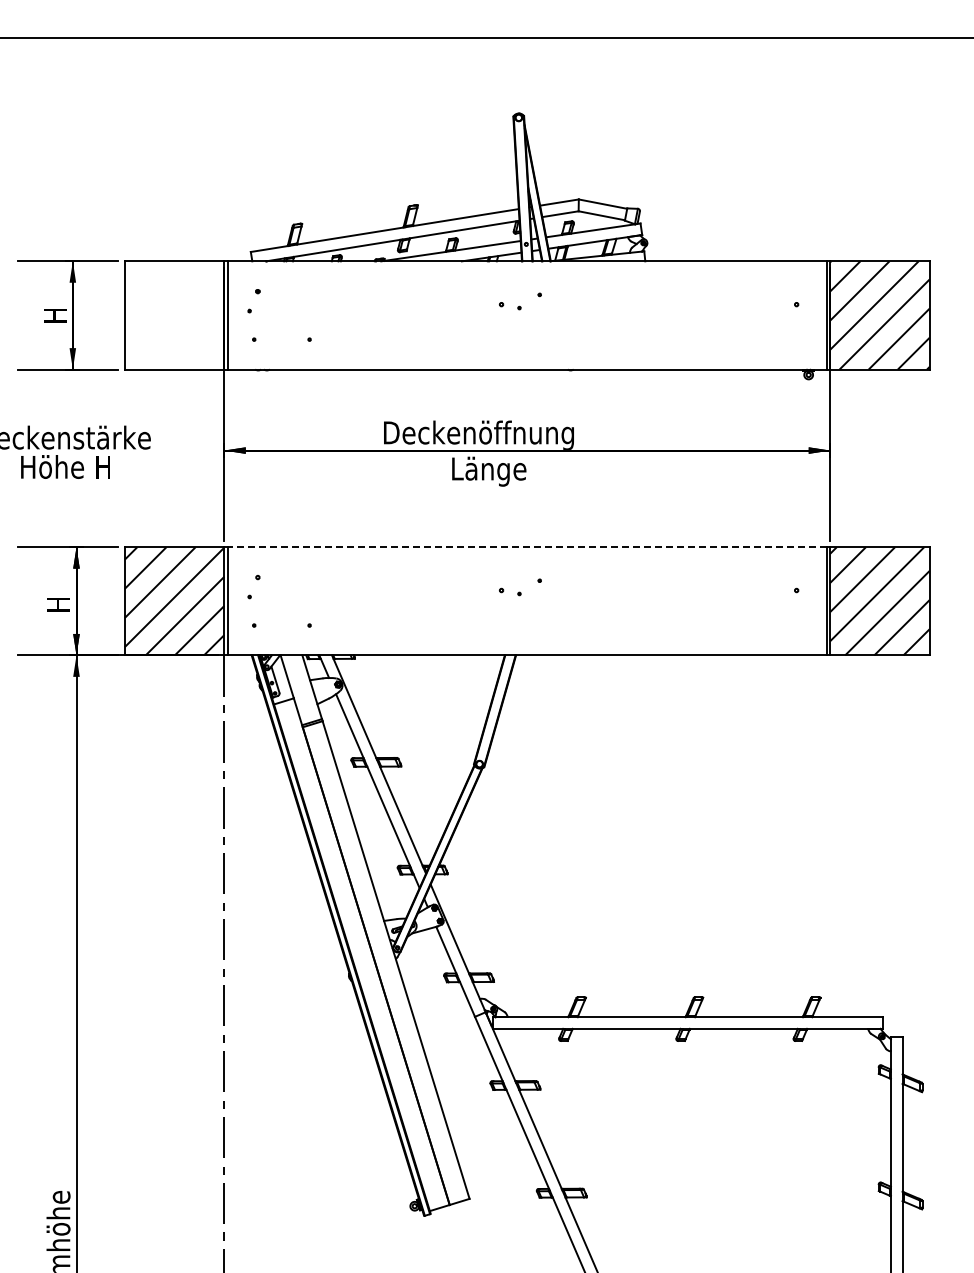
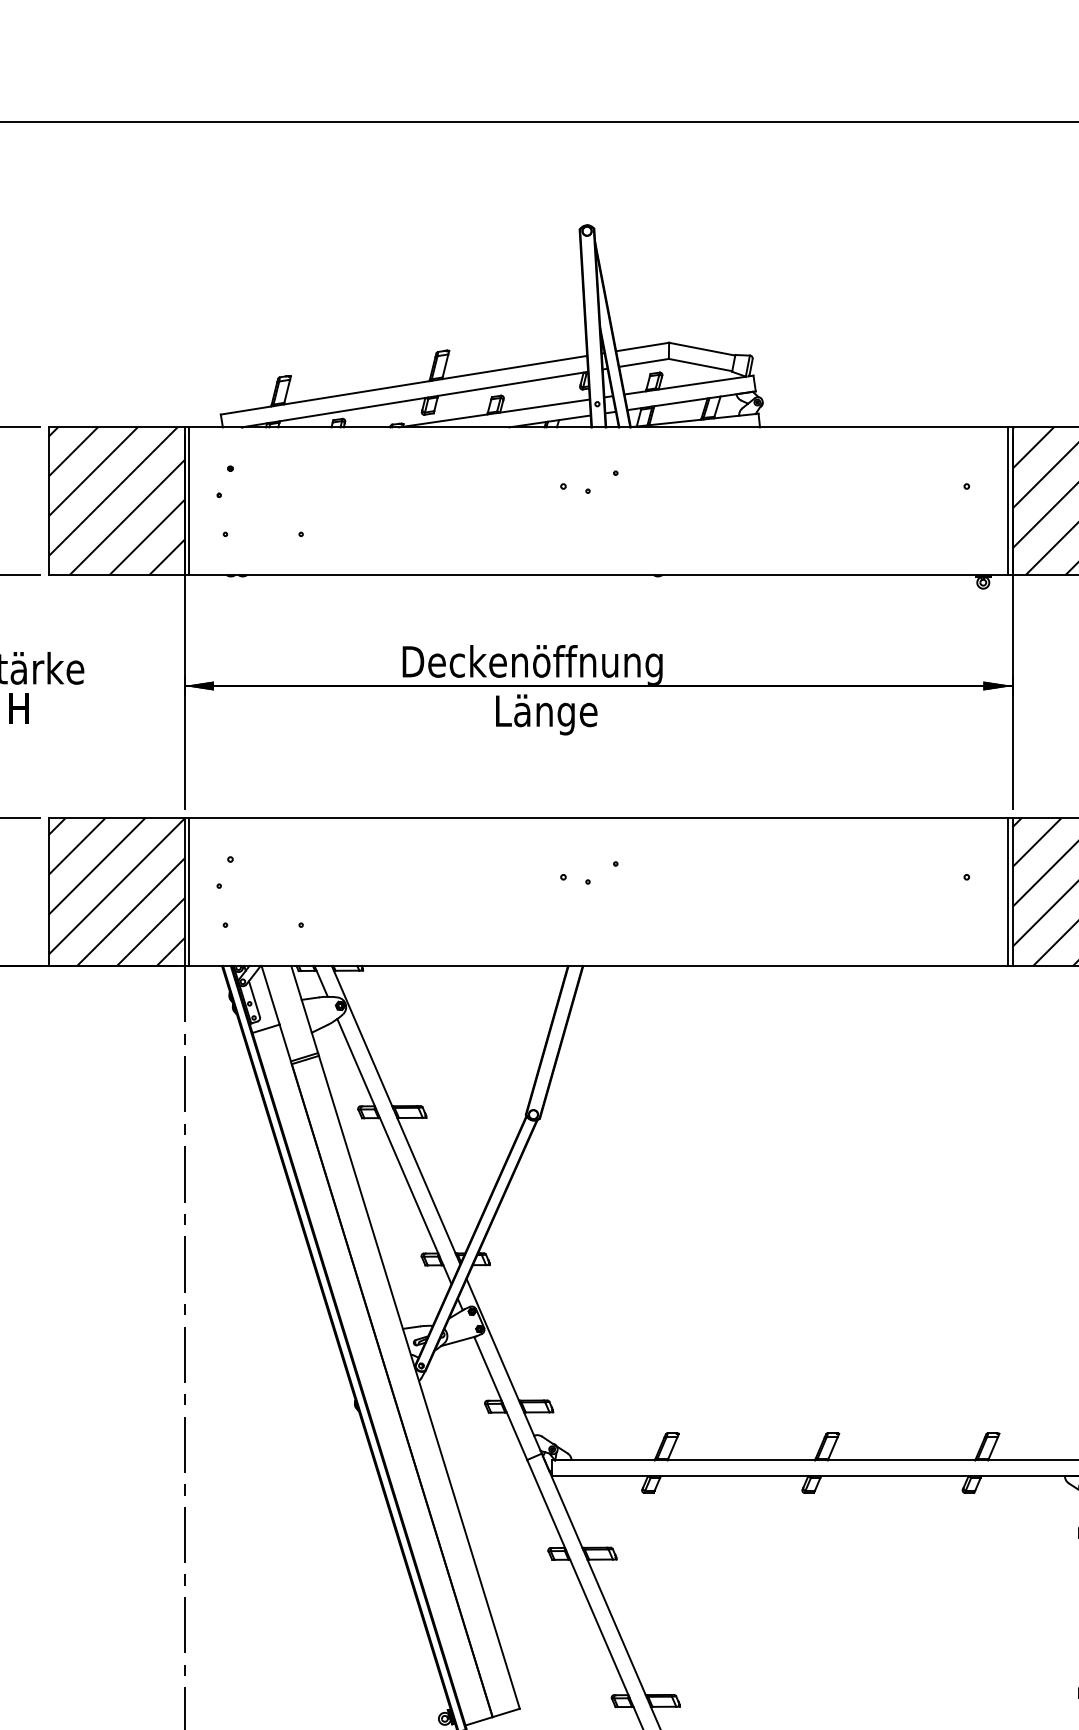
hatch: (174, 315) -> (116, 501), added
line: (527, 547) -> (598, 818), dashed -> solid

